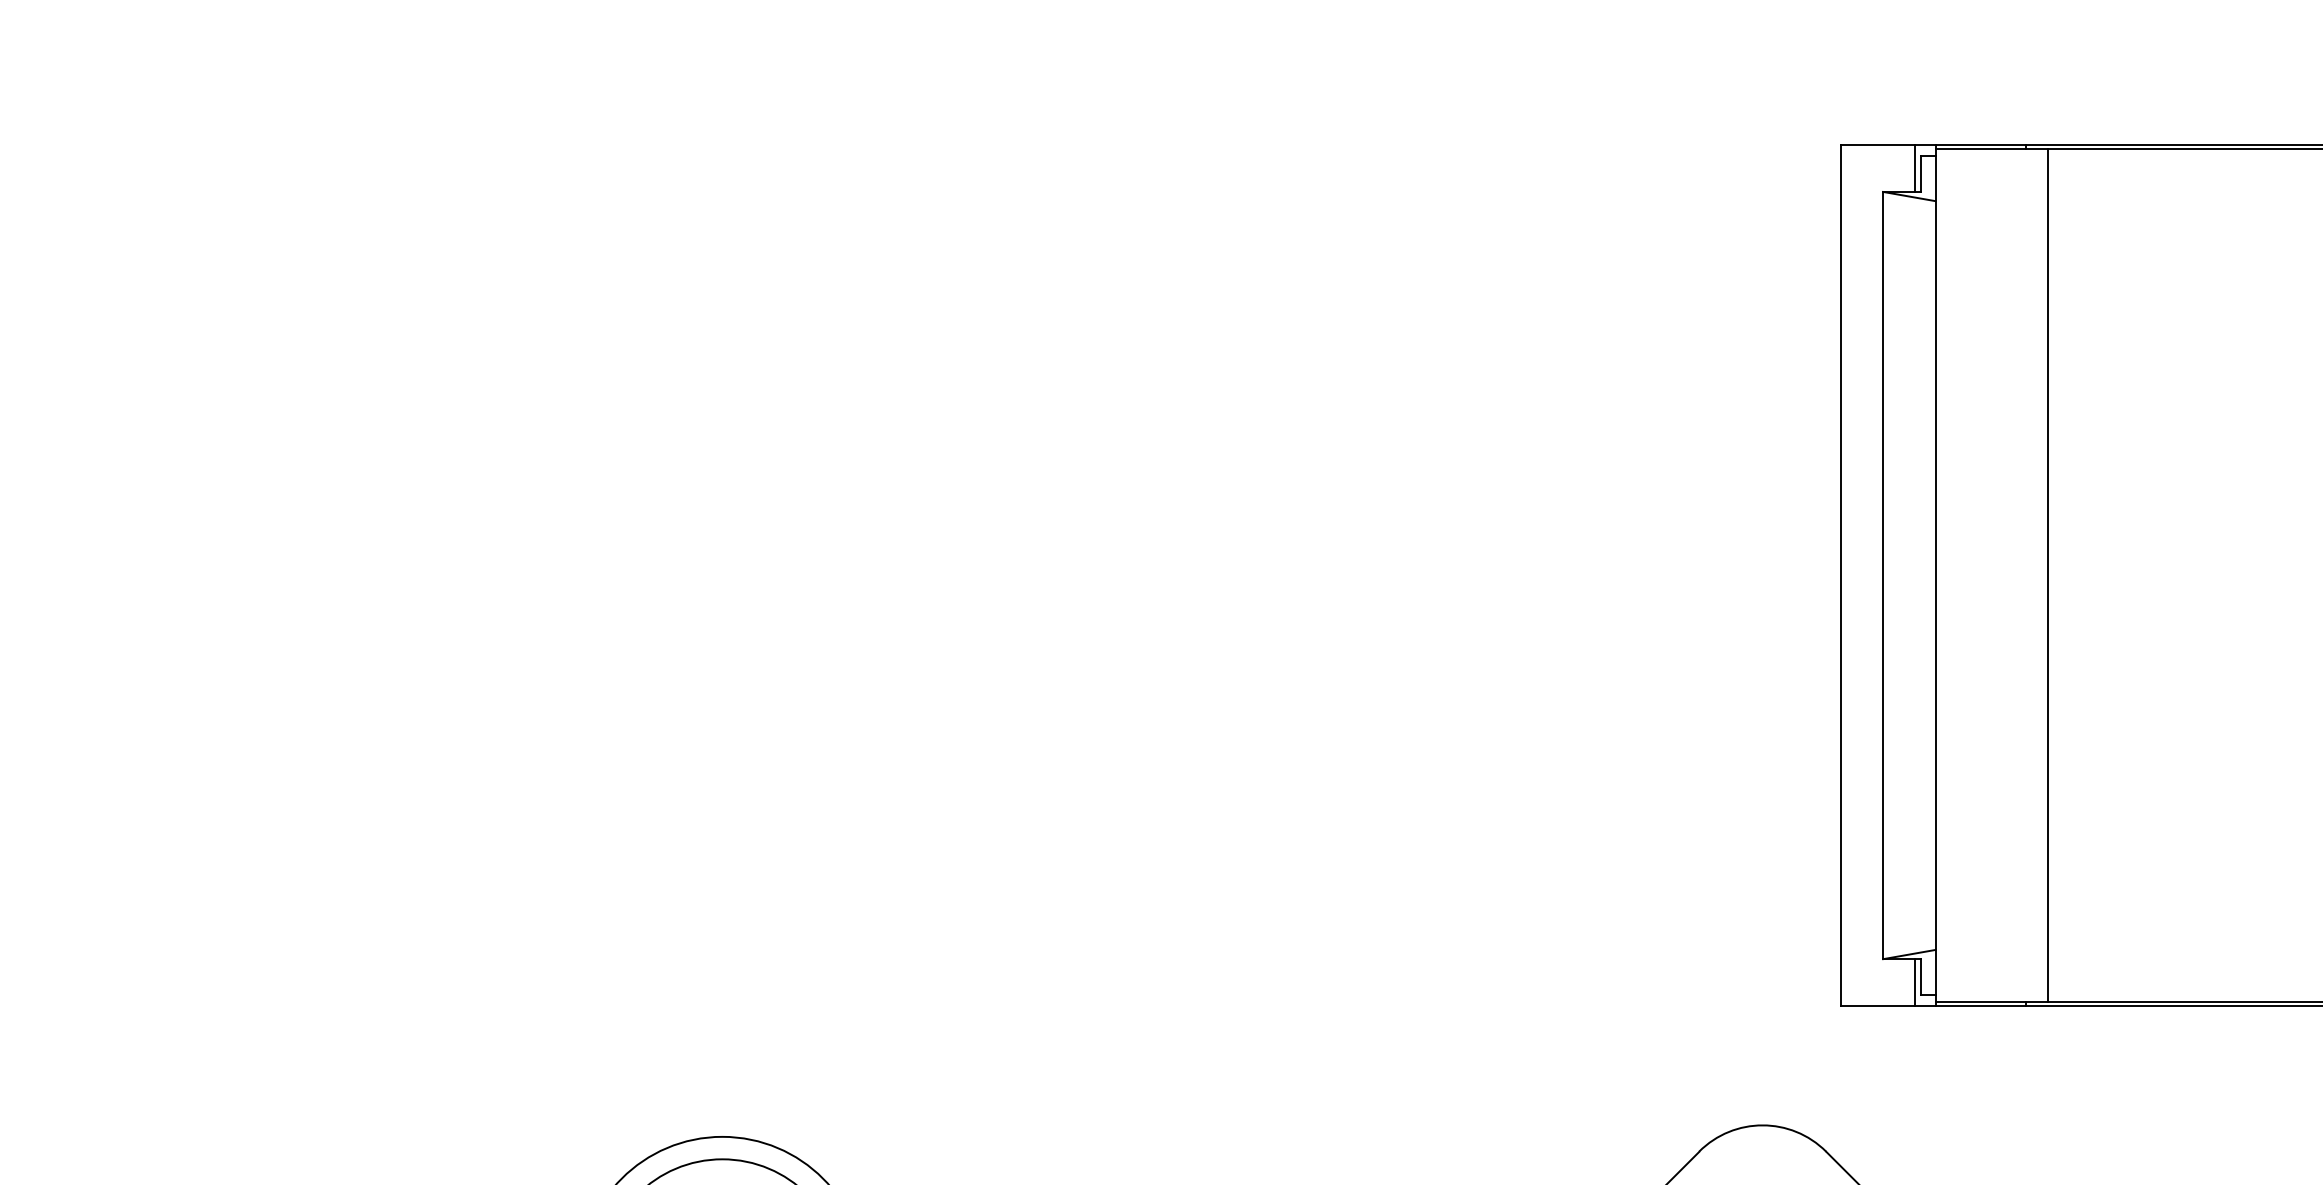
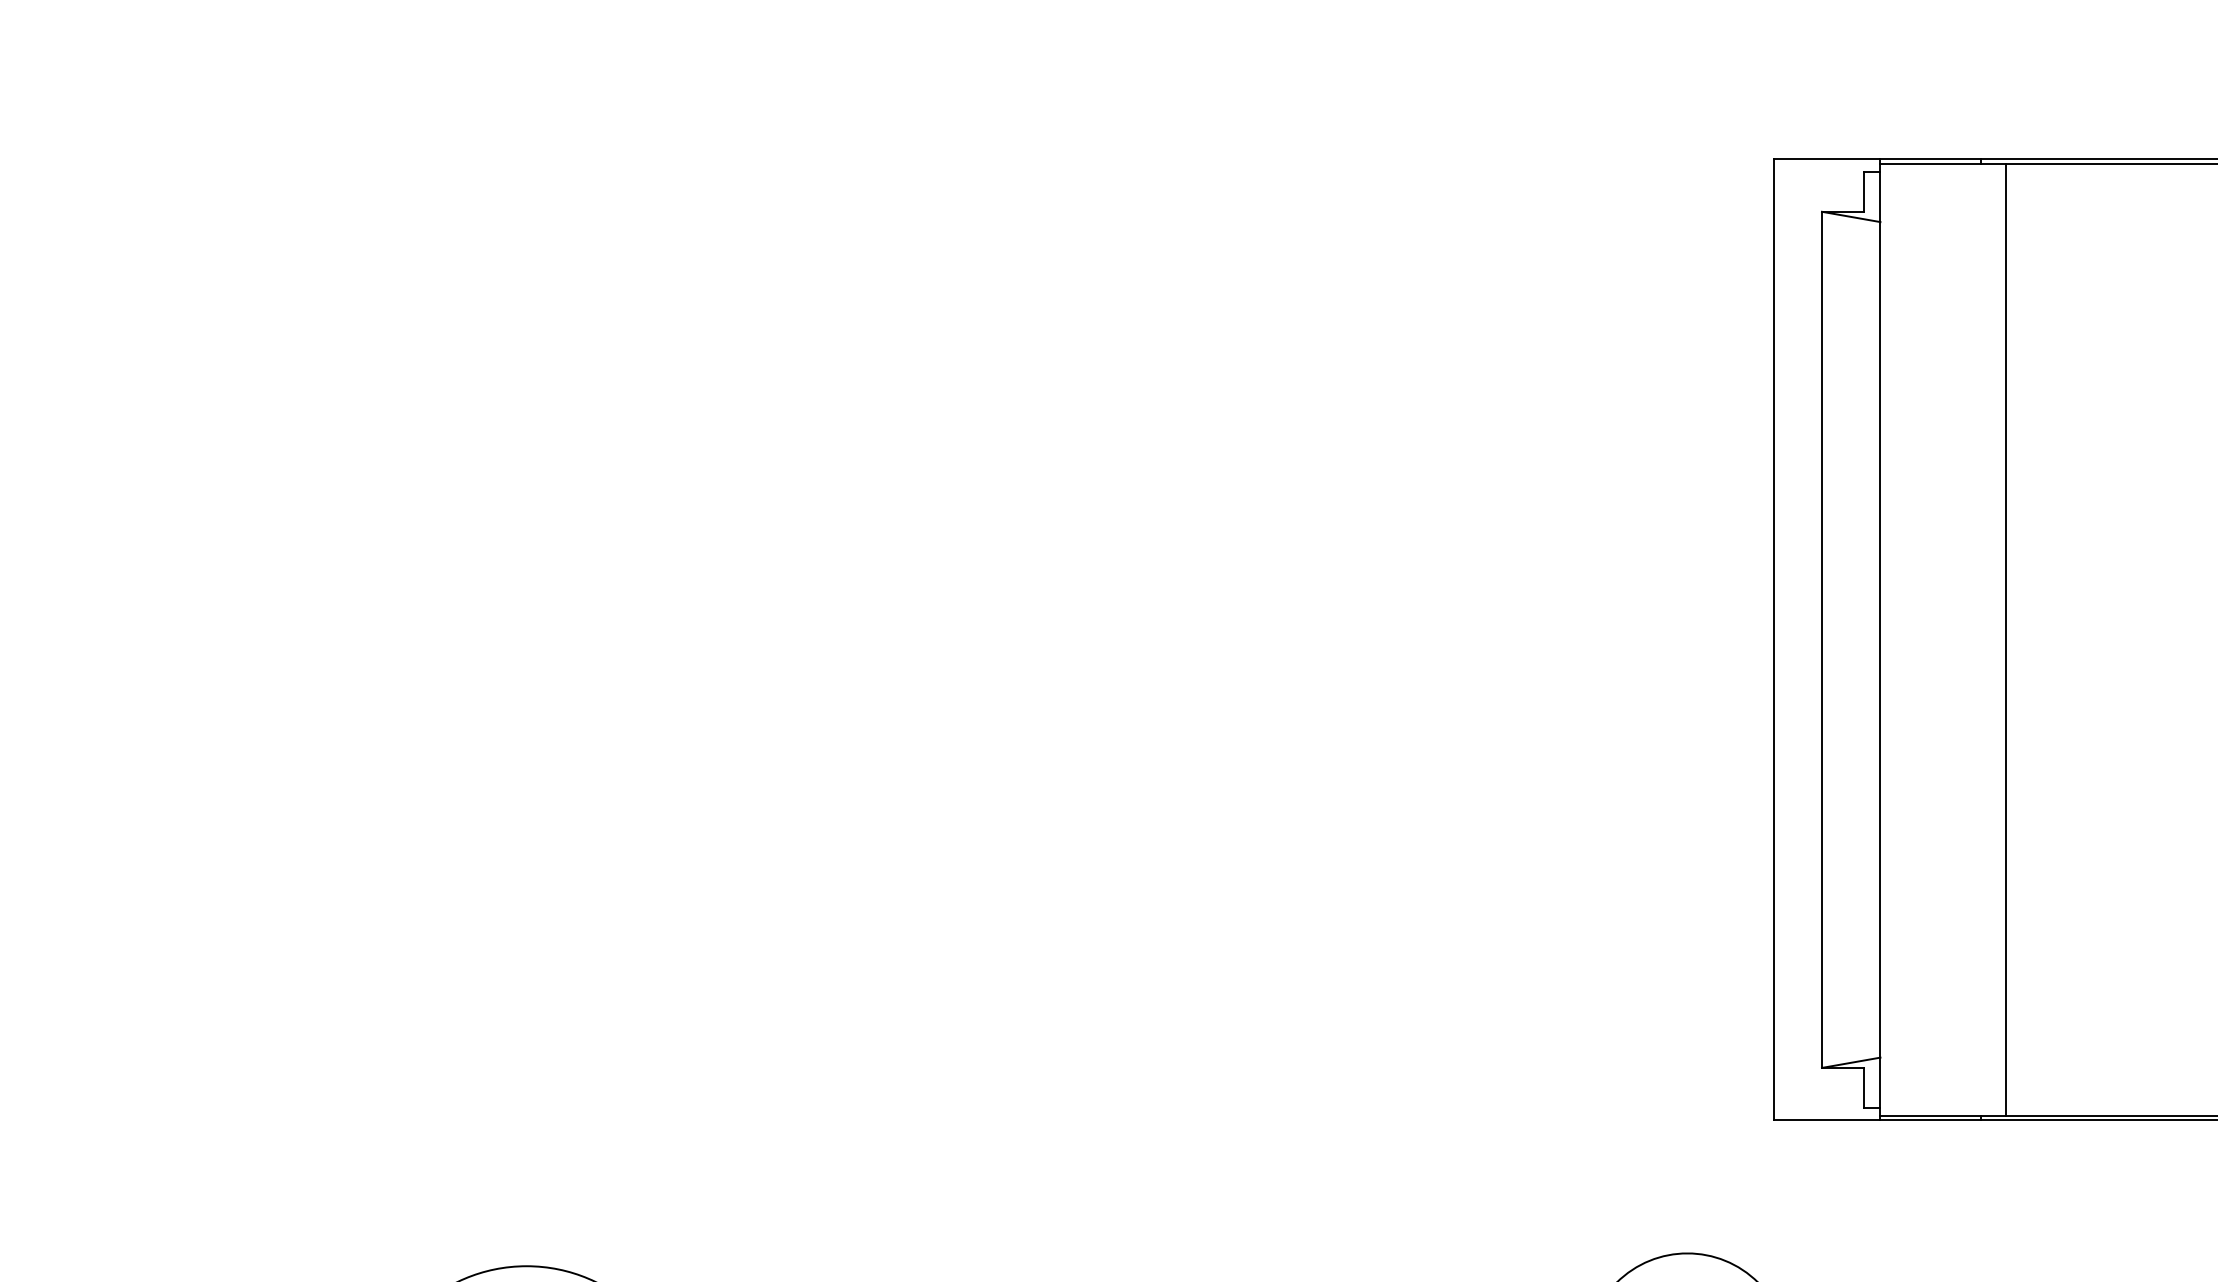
line: (1915, 168) -> (1857, 185), removed
line: (1915, 982) -> (1857, 1093), removed

